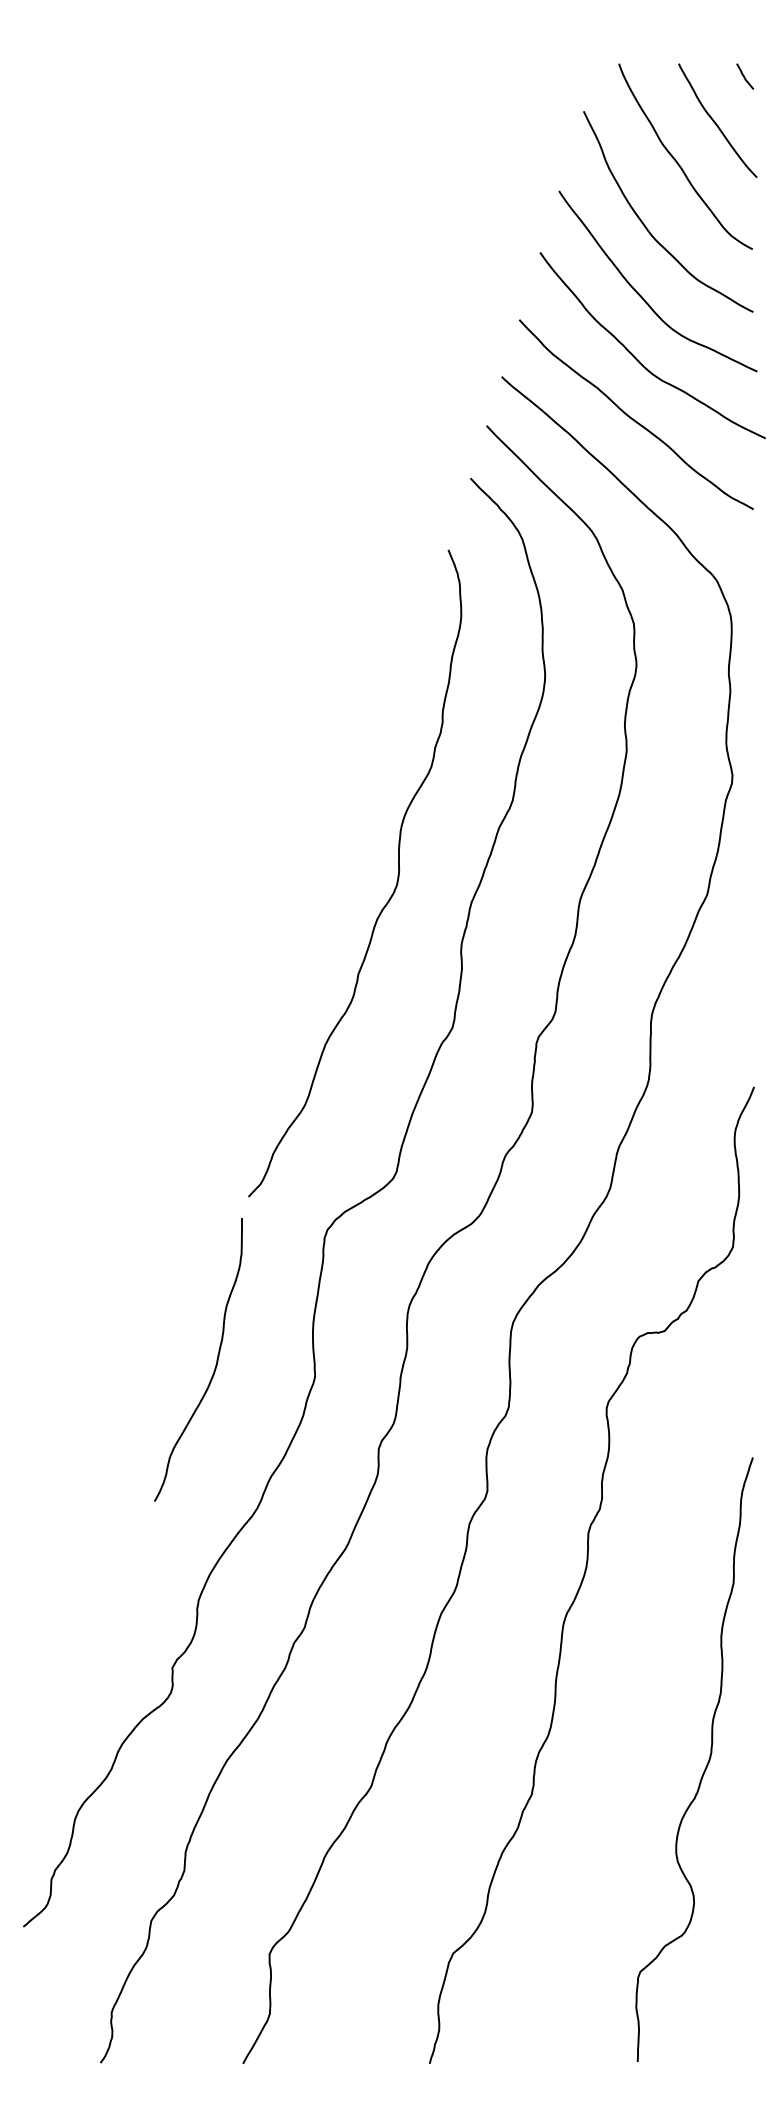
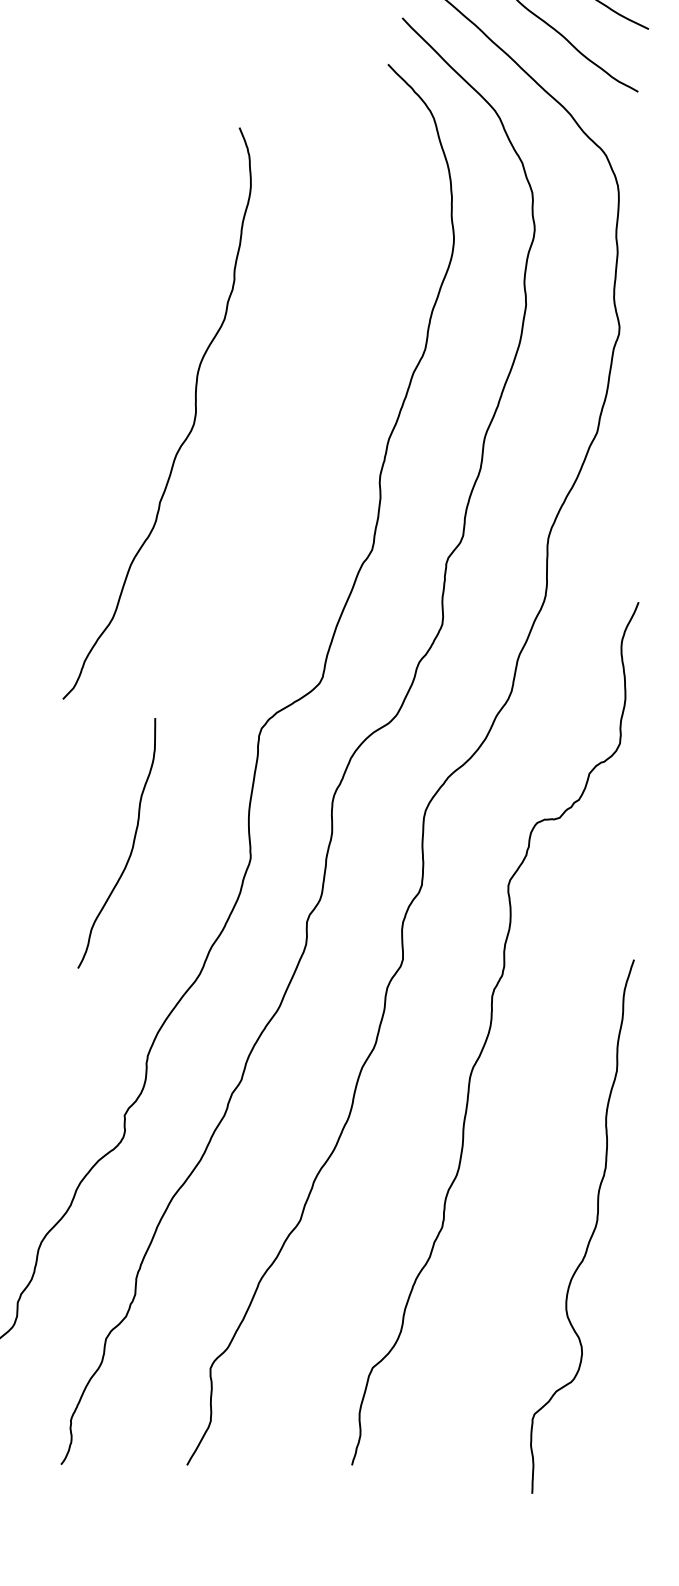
curve: (393, 890) -> (191, 428), moved
curve: (215, 1364) -> (131, 847), moved
curve: (706, 1764) -> (593, 1230), moved

